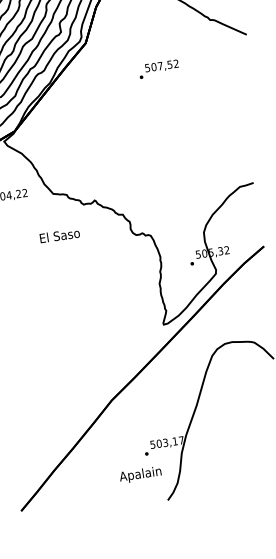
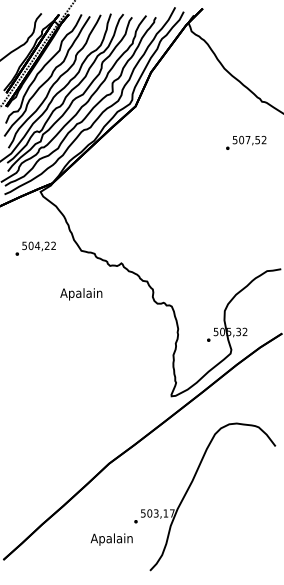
text: (159, 68) -> (246, 142), moved
text: (59, 237) -> (81, 294), El Saso -> Apalain
text: (140, 474) -> (111, 539), moved

